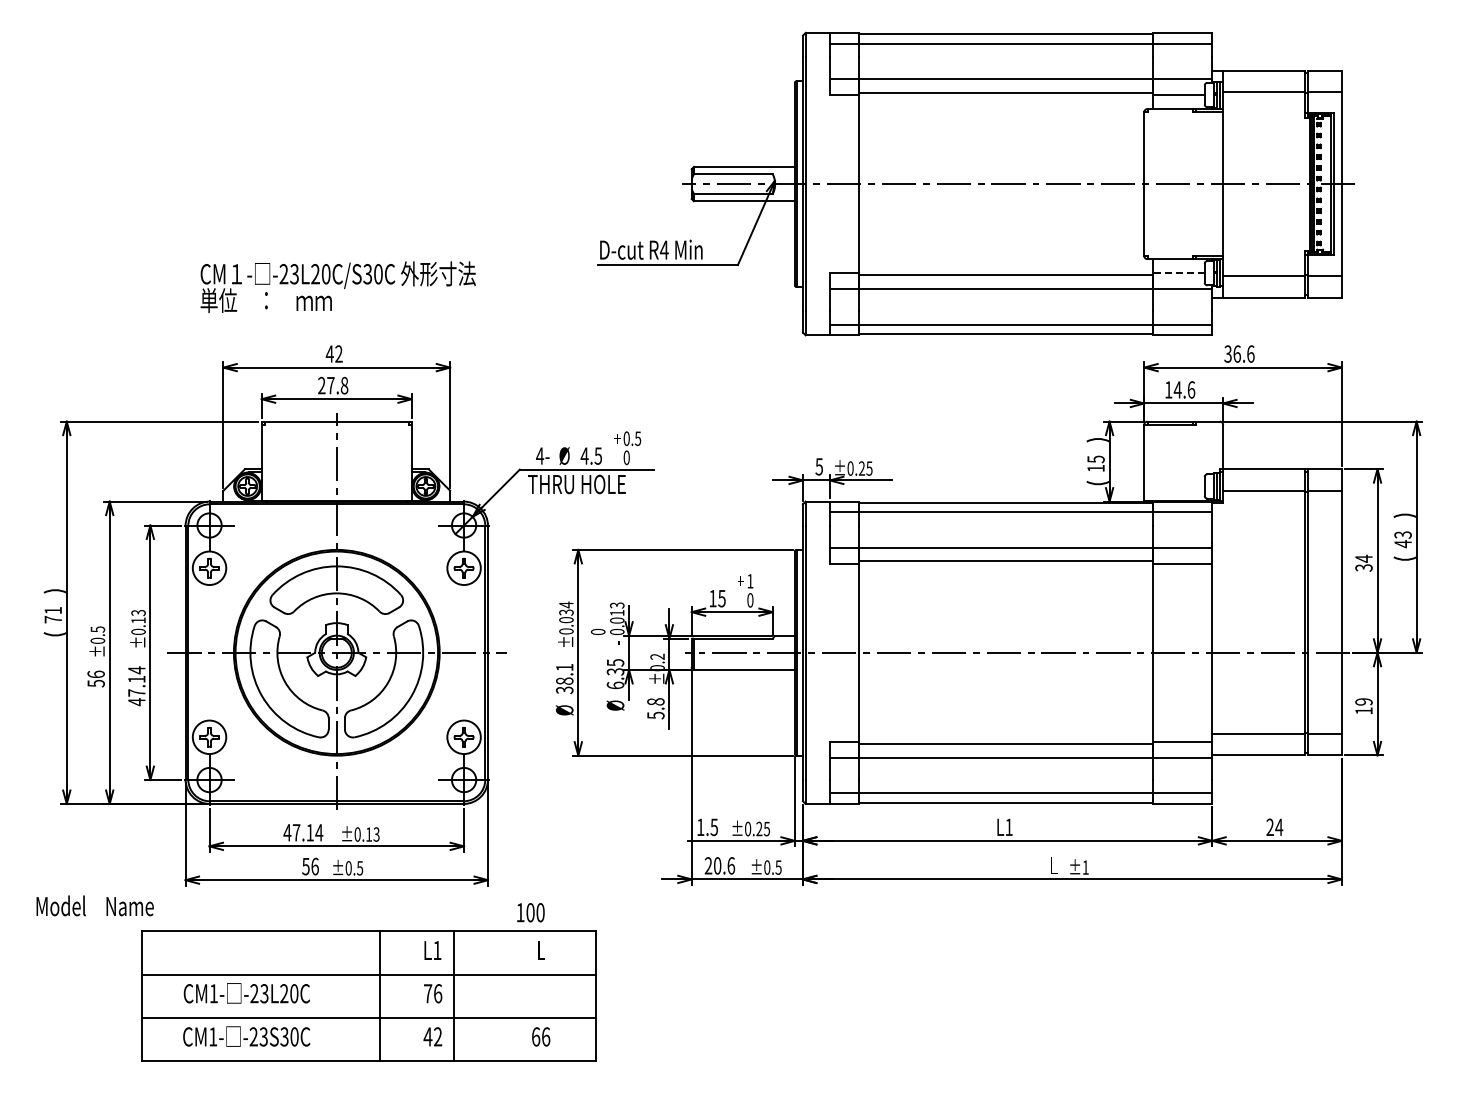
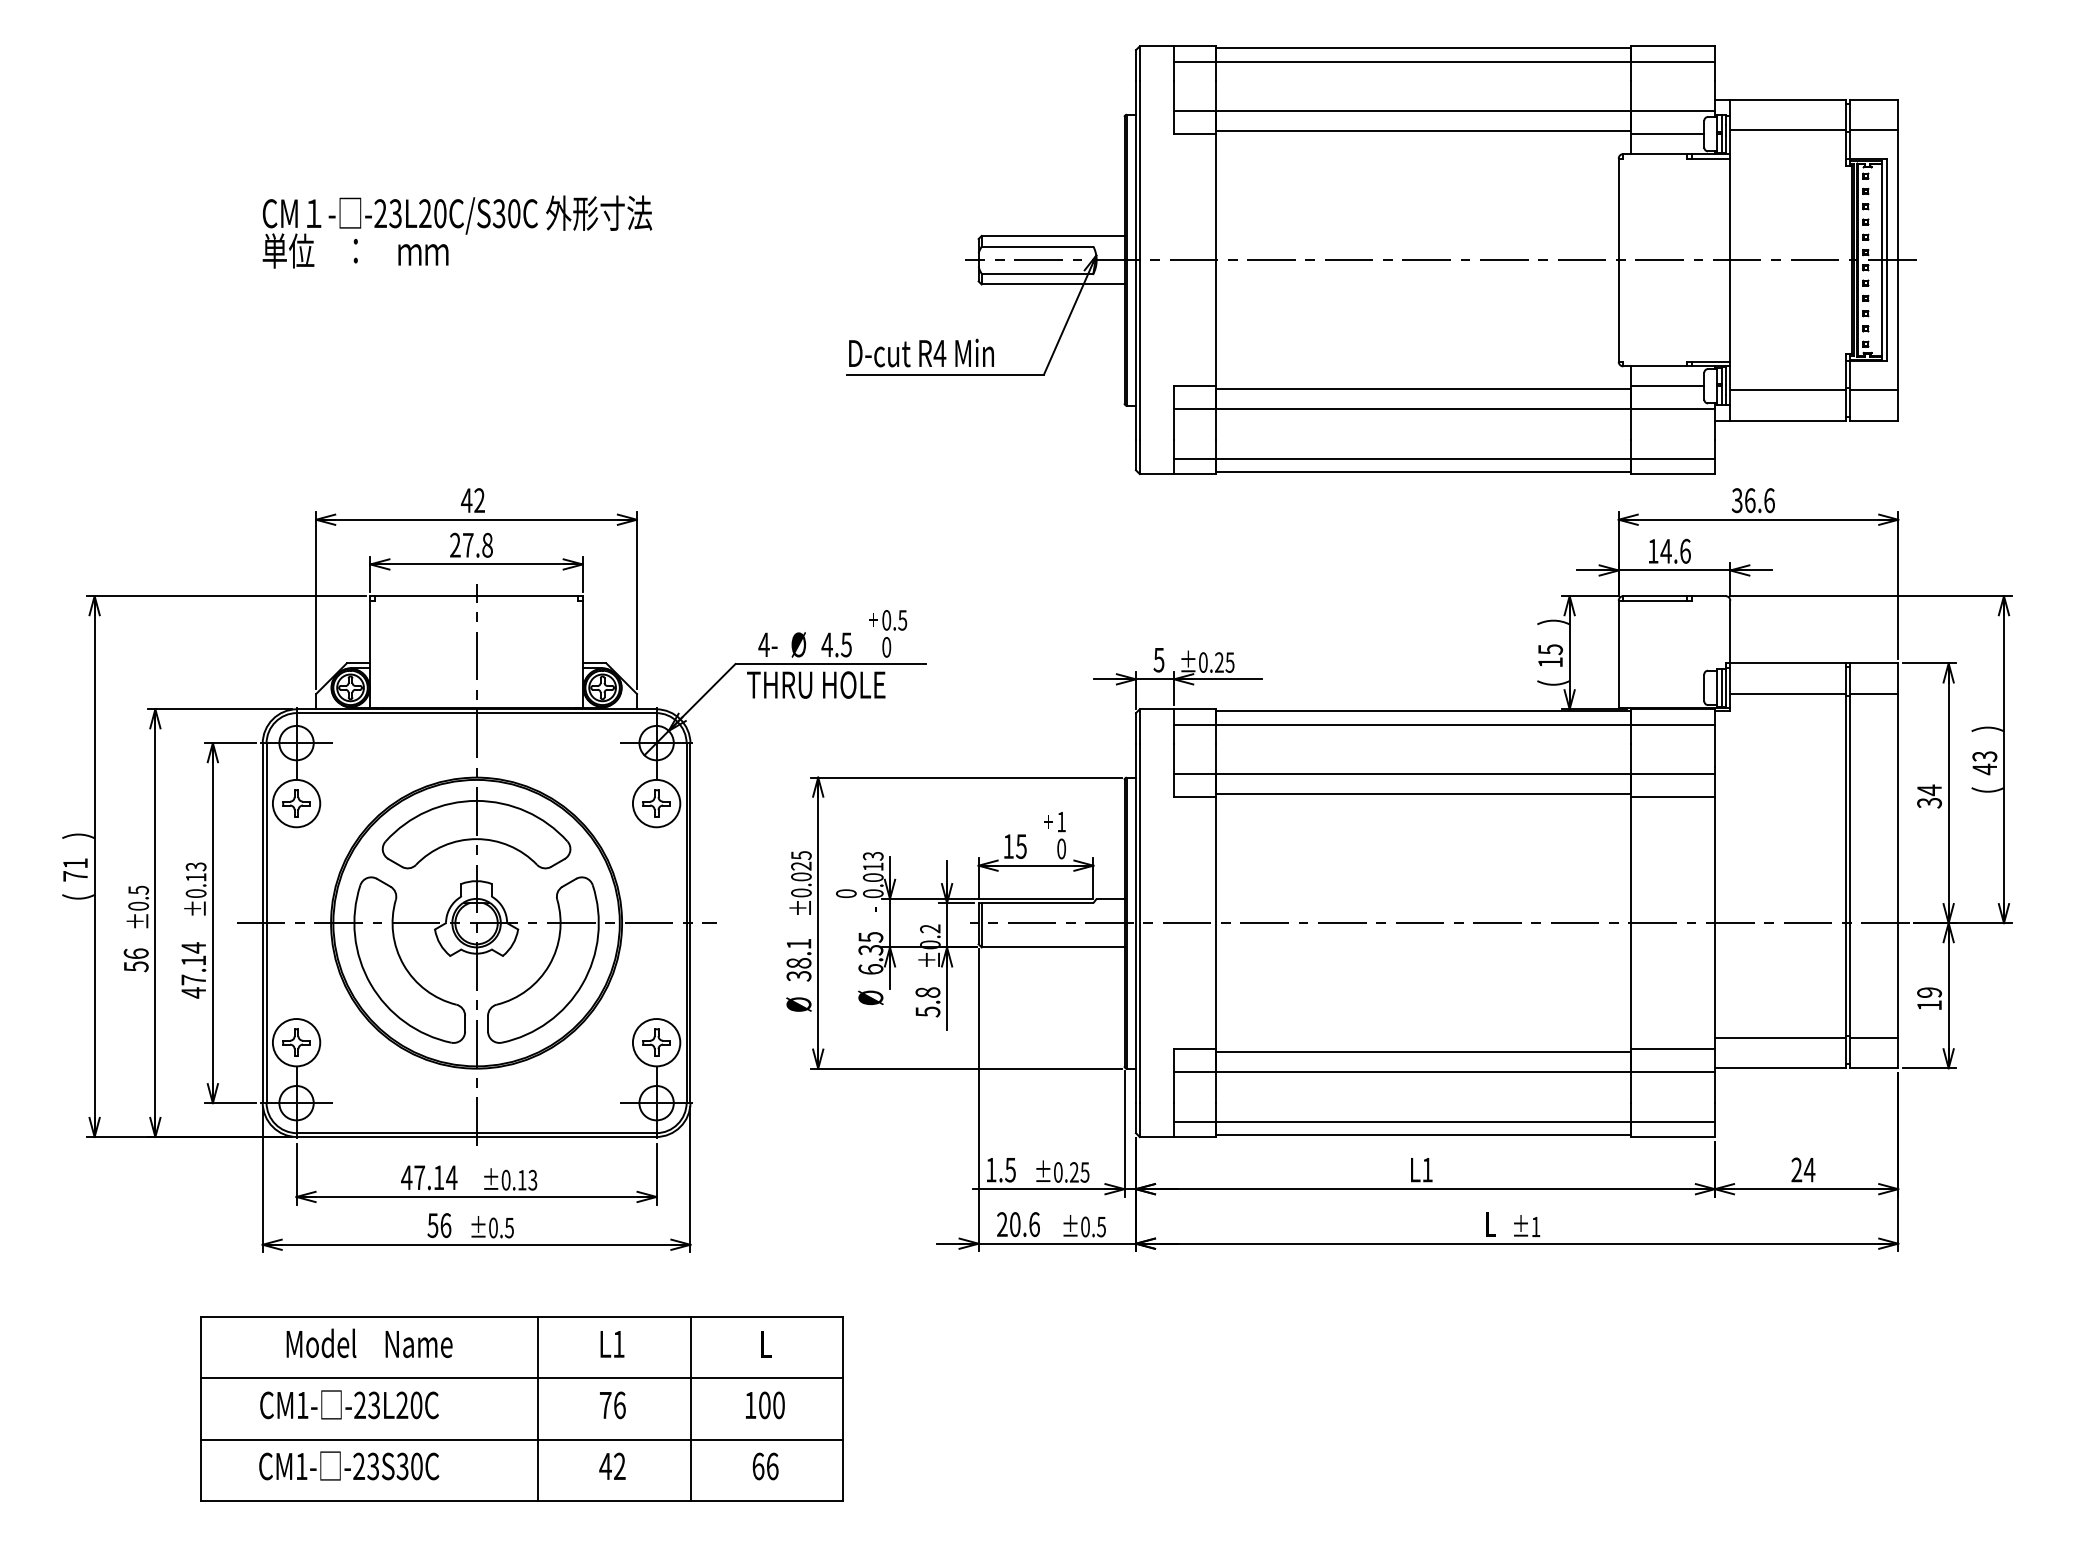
line: (1178, 273) -> (1667, 386), dashed -> solid
text: (337, 286) -> (456, 231), moved
text: (566, 608) -> (801, 860), ±0.034 -> ±0.025
text: (94, 905) -> (368, 1342), moved
text: (530, 912) -> (764, 1405), moved
line: (454, 996) -> (691, 1409), moved

